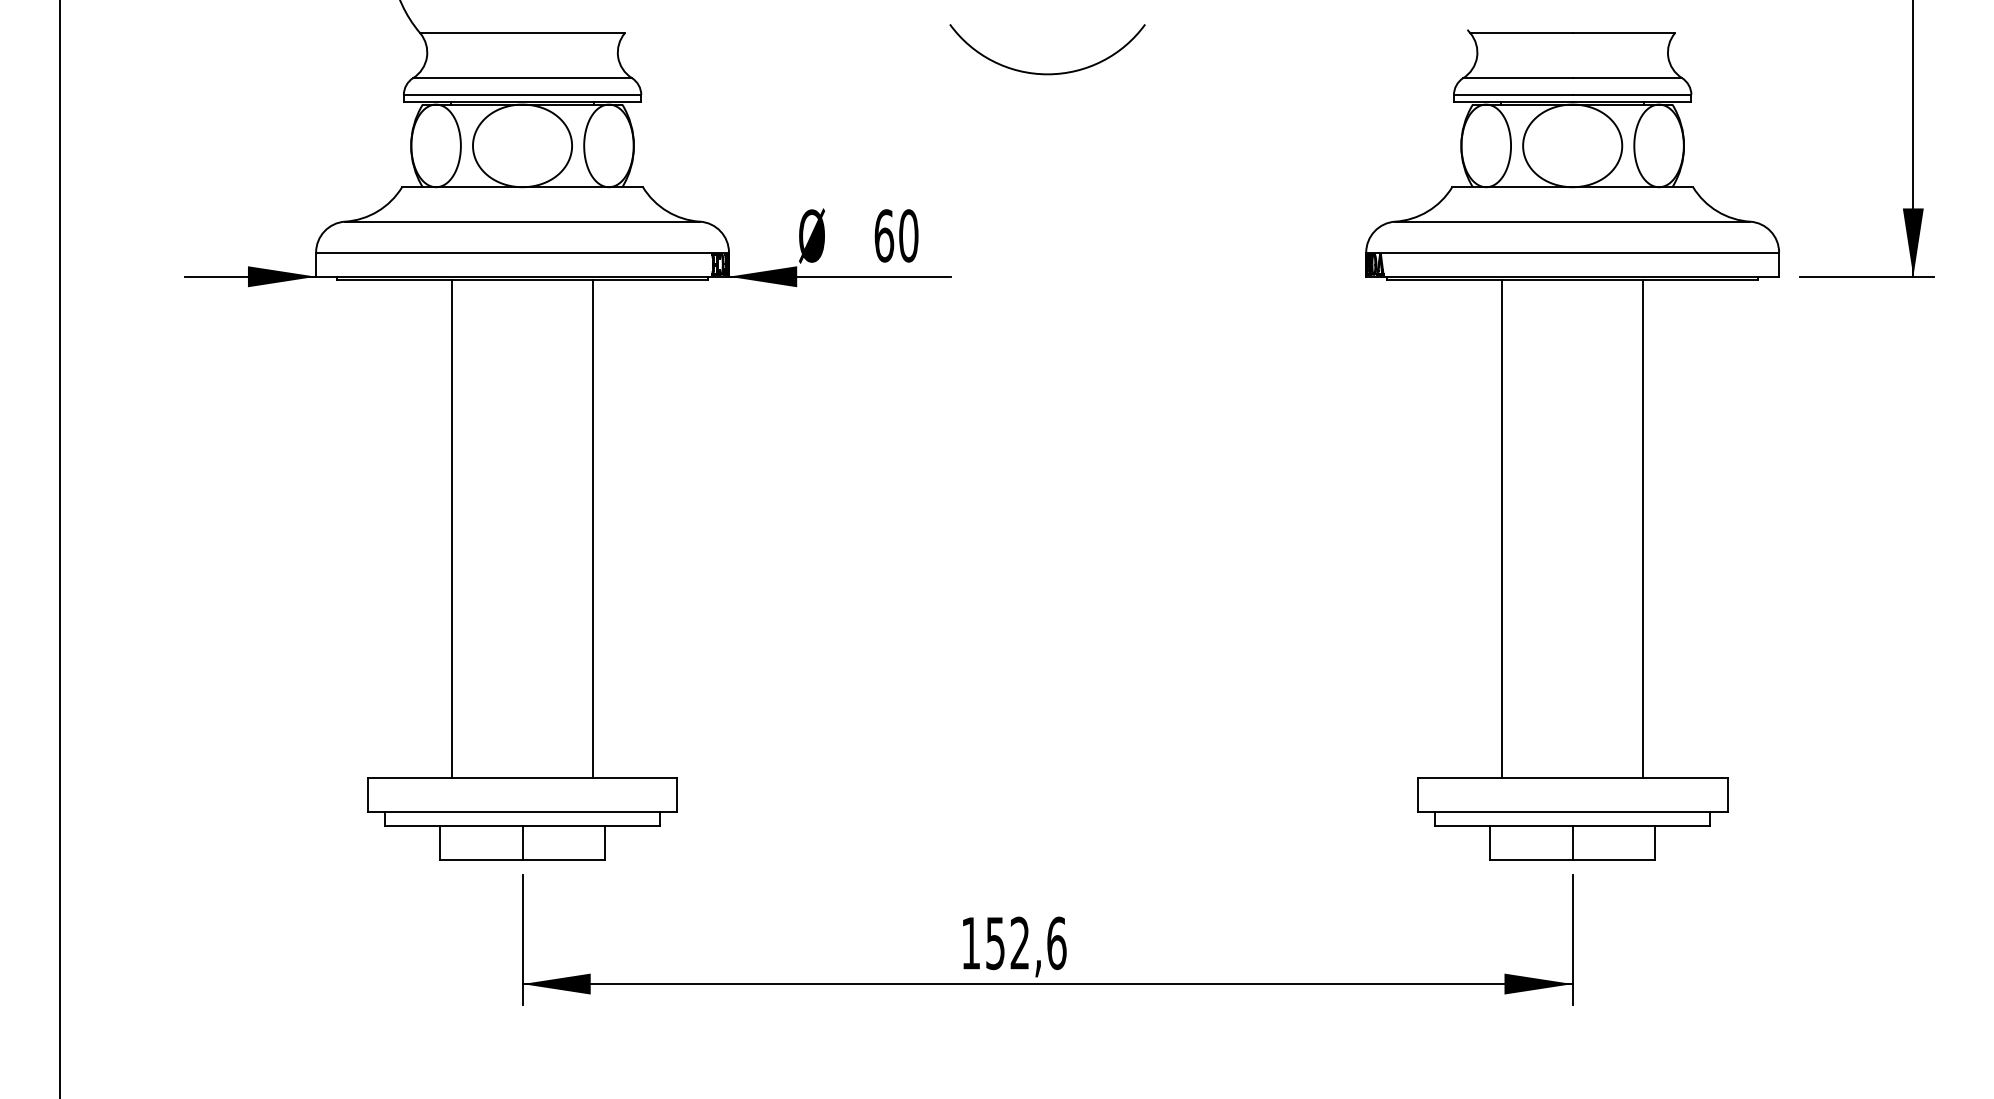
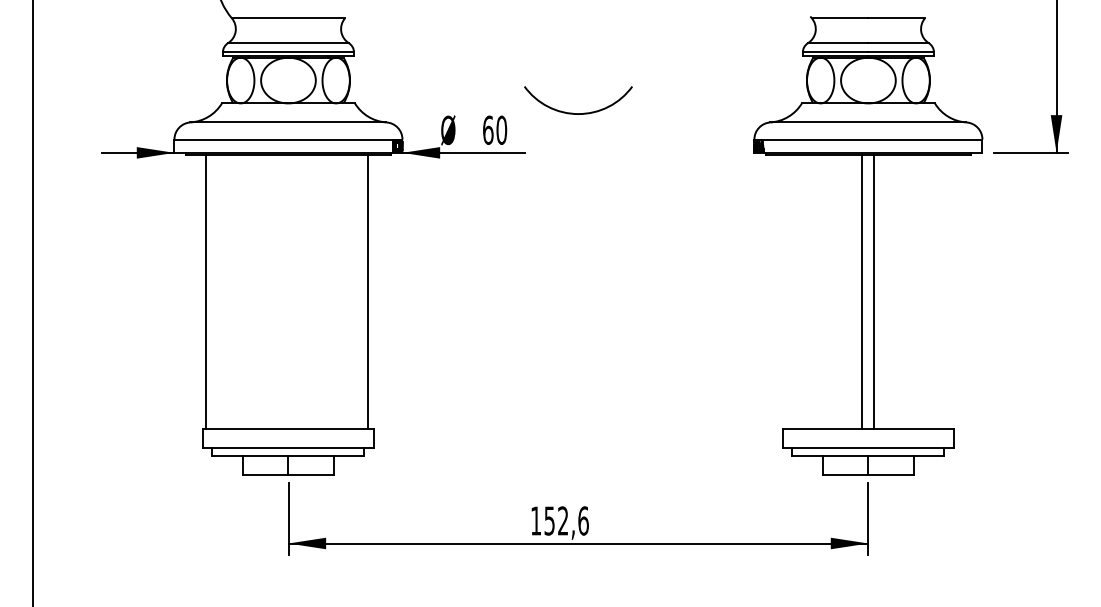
arc: (1047, 73) -> (578, 113), moved
line: (451, 527) -> (205, 291), moved
line: (593, 527) -> (368, 291), moved
line: (1502, 527) -> (862, 291), moved
line: (1643, 527) -> (874, 291), moved

